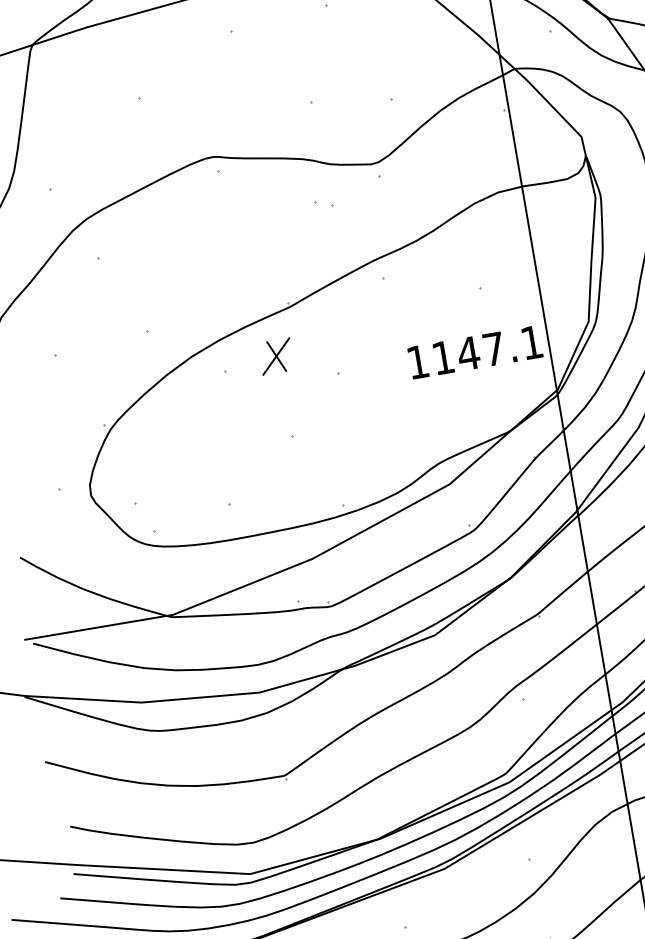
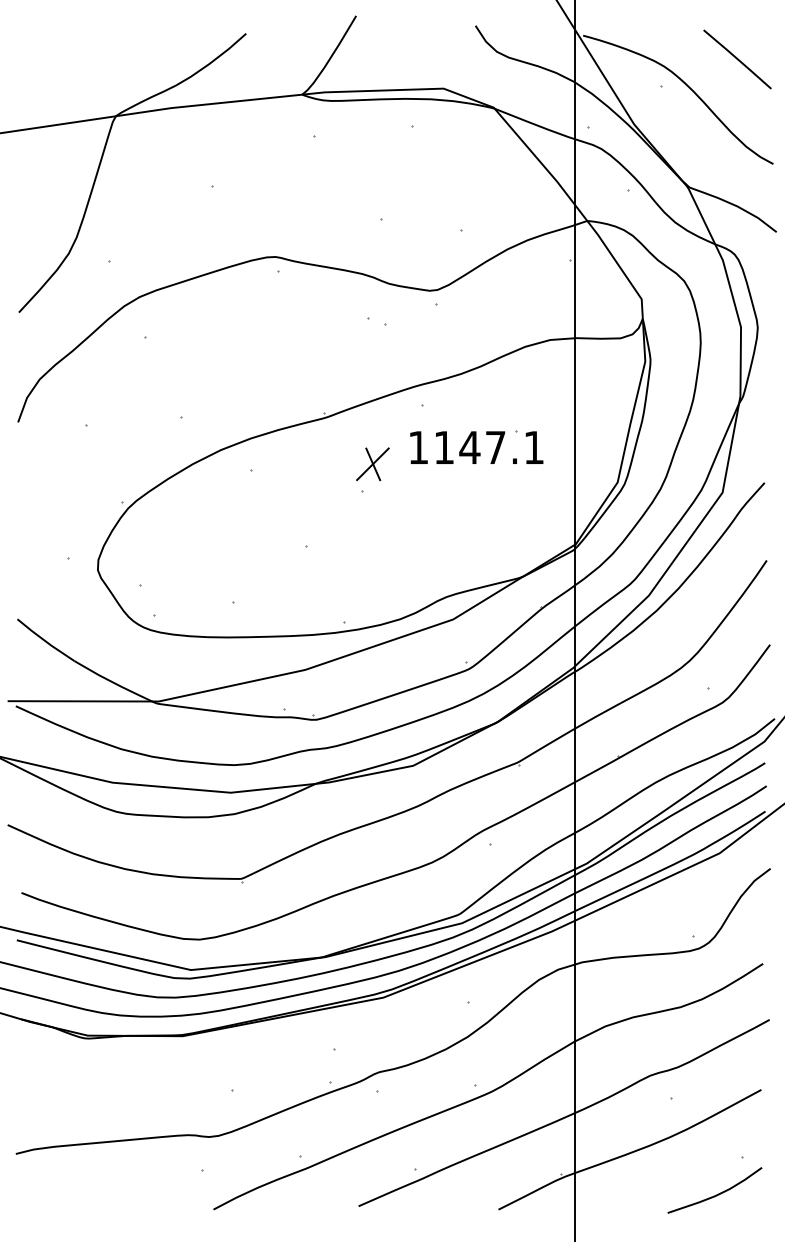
text: (475, 352) -> (476, 447), moved
part: (275, 356) -> (372, 464), moved

